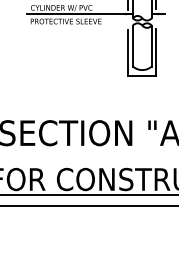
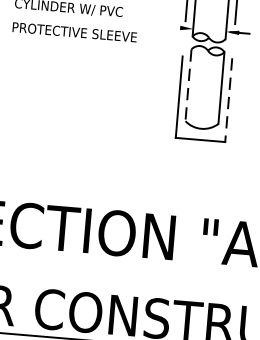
line: (79, 14) -> (99, 21), removed
line: (132, 46) -> (187, 85), solid -> dashed
line: (156, 52) -> (228, 100), solid -> dashed

